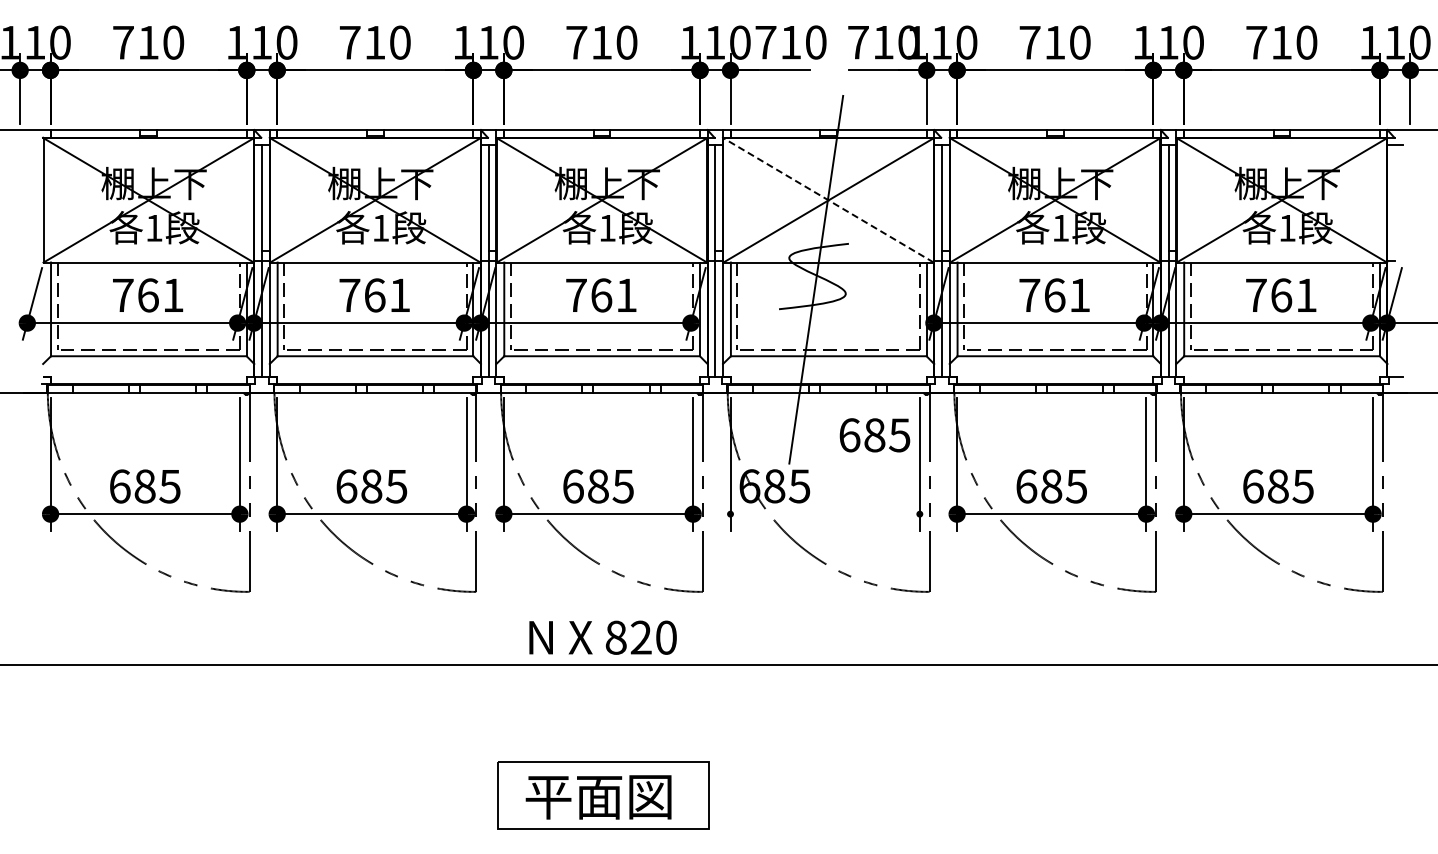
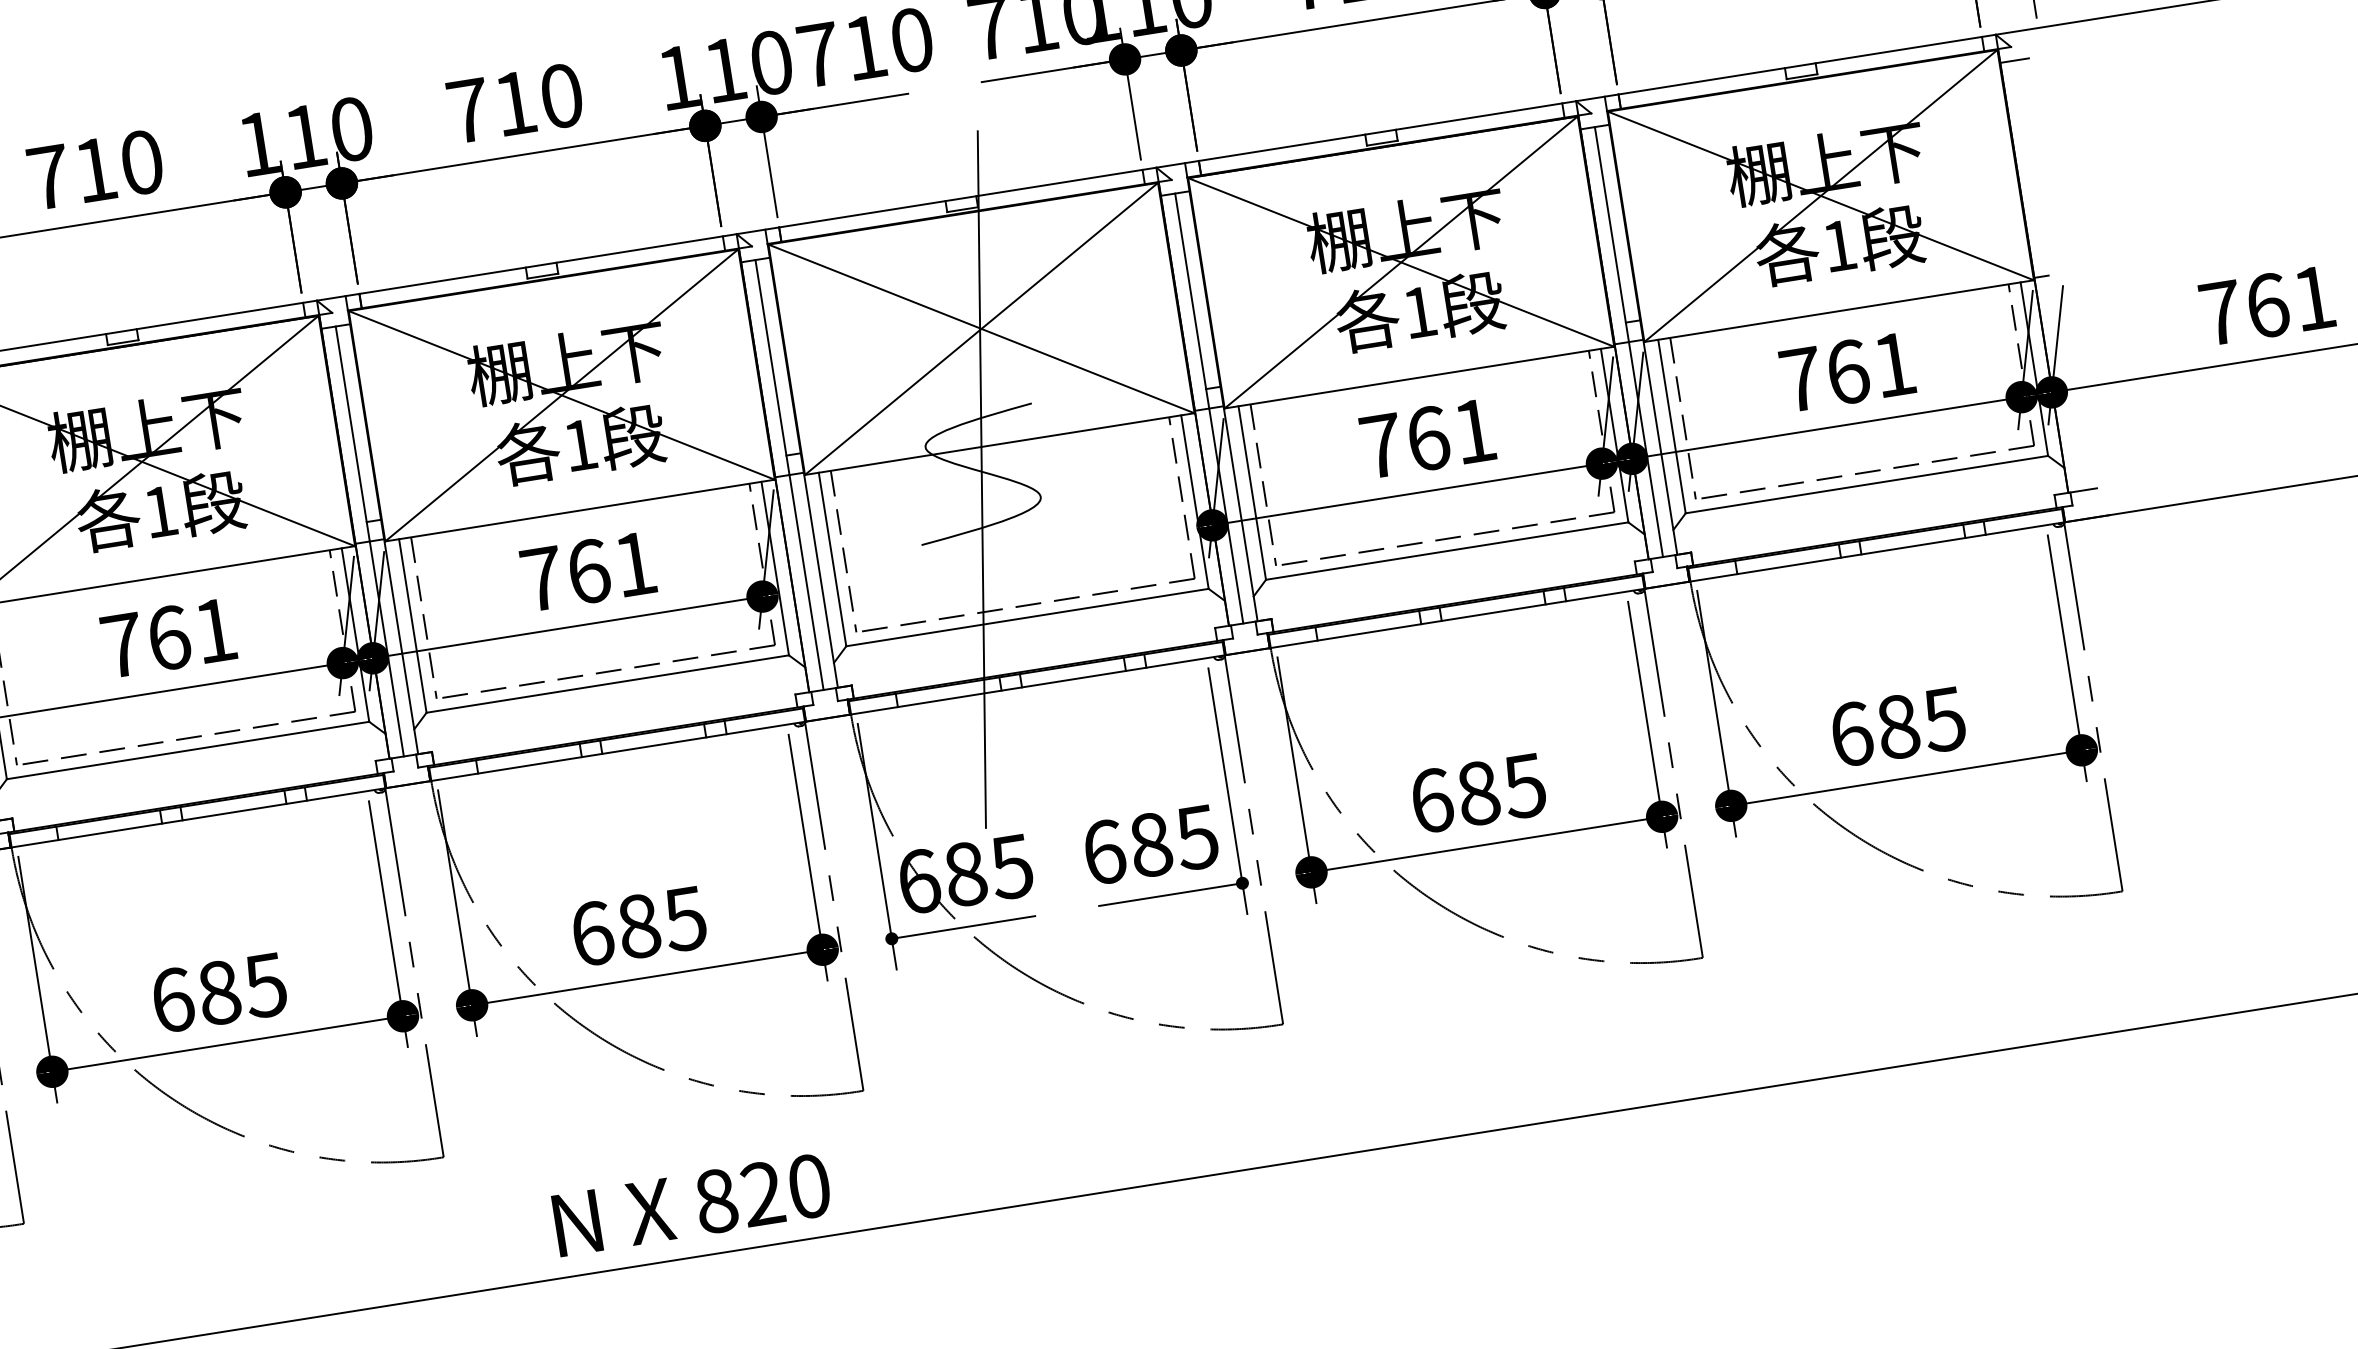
line: (828, 200) -> (981, 329), dashed -> solid
text: (874, 435) -> (1150, 845), moved
line: (768, 514) -> (962, 928), added
line: (880, 514) -> (1169, 895), added

